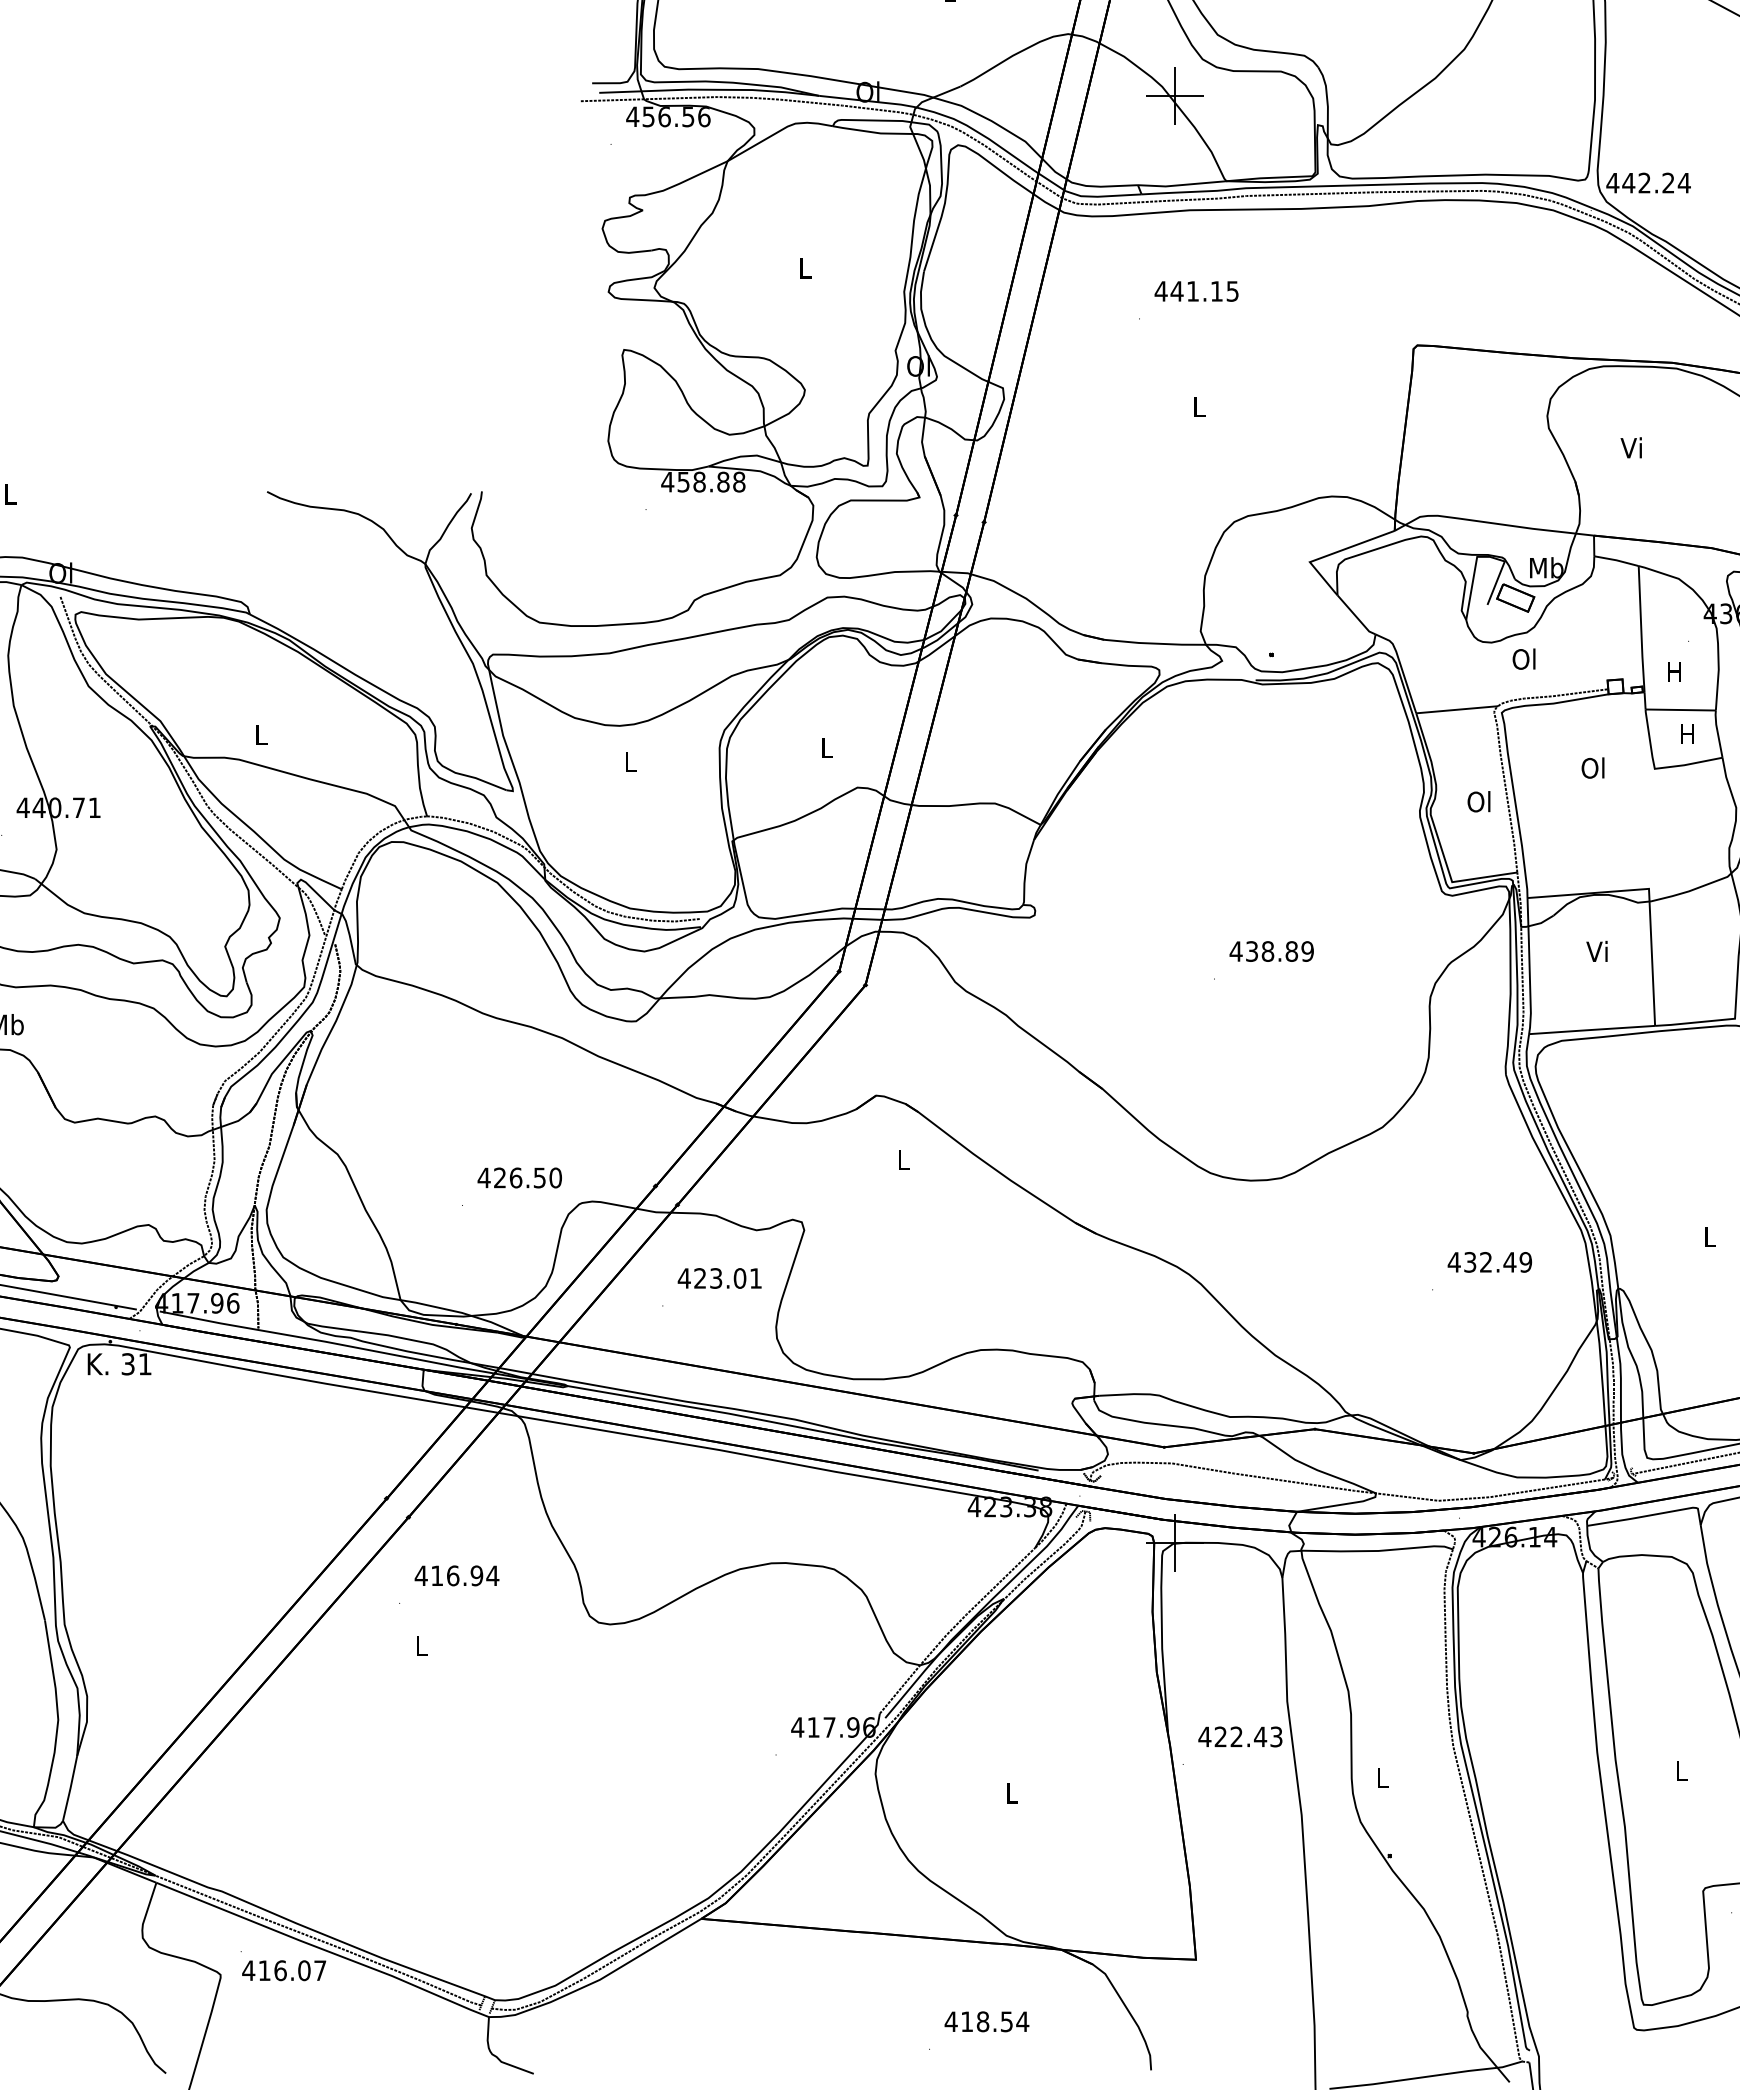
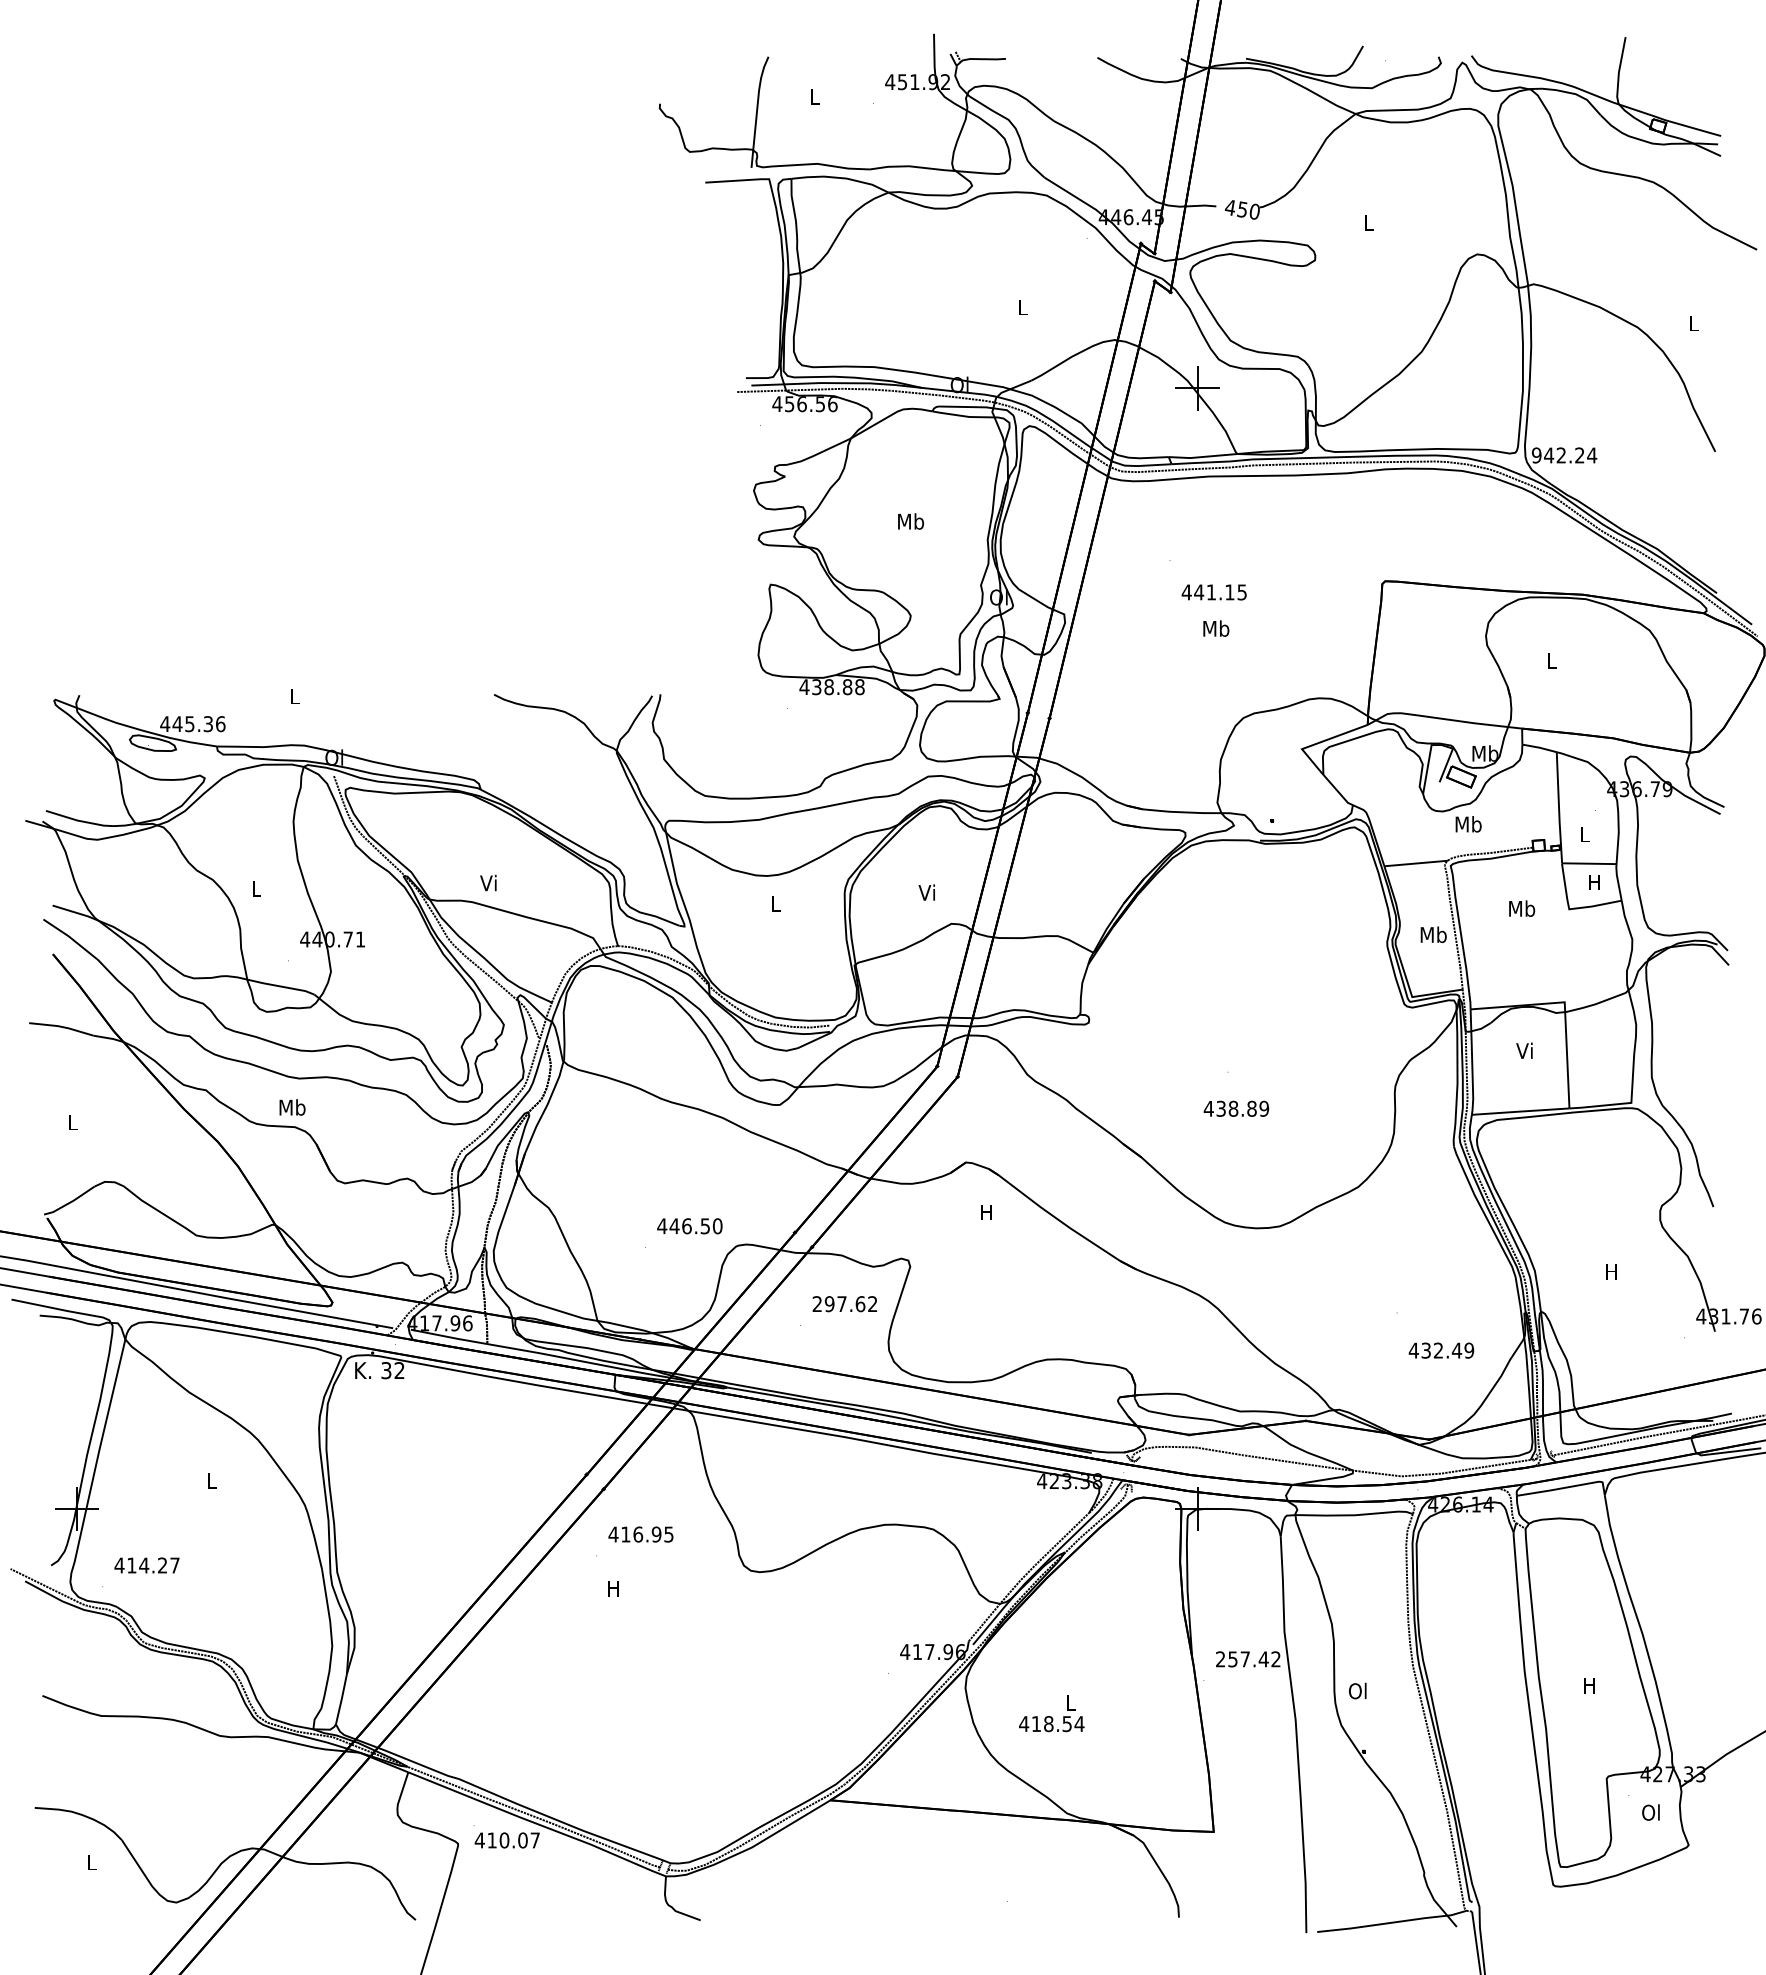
text: (1612, 183) -> (1536, 455), 442.24 -> 942.24
text: (805, 268) -> (911, 521), L -> Mb
text: (1195, 291) -> (1213, 592), moved
text: (1199, 406) -> (1216, 628), L -> Mb
text: (1630, 447) -> (1550, 660), Vi -> L
text: (683, 481) -> (816, 686), 458.88 -> 438.88
text: (1524, 659) -> (1468, 824), Ol -> Mb
text: (1674, 672) -> (1584, 834), H -> L
text: (259, 734) -> (488, 882), L -> Vi
text: (825, 747) -> (926, 892), L -> Vi
text: (1594, 767) -> (1522, 908), Ol -> Mb
text: (1479, 801) -> (1433, 934), Ol -> Mb
text: (1271, 951) -> (1236, 1108), moved
text: (902, 1160) -> (986, 1212), L -> H
text: (499, 1178) -> (674, 1226), 426.50 -> 446.50
text: (1709, 1236) -> (1611, 1271), L -> H
text: (1489, 1262) -> (1441, 1350), moved
text: (719, 1278) -> (844, 1304), 423.01 -> 297.62
text: (145, 1364) -> (399, 1370), 31 -> 32
text: (492, 1575) -> (668, 1534), 416.94 -> 416.95
text: (421, 1645) -> (613, 1588), L -> H
text: (1239, 1737) -> (1247, 1659), 422.43 -> 257.42
text: (1680, 1770) -> (1589, 1685), L -> H
text: (1381, 1777) -> (1357, 1690), L -> Ol
text: (280, 1970) -> (504, 1840), 416.07 -> 410.07
text: (986, 2022) -> (1051, 1724), moved

